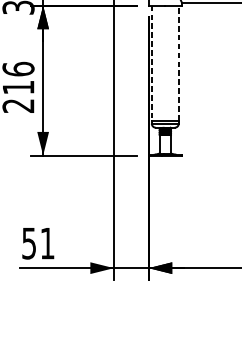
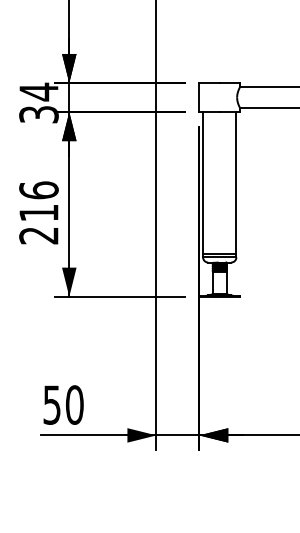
line: (152, 63) -> (203, 183), dashed -> solid
line: (178, 63) -> (236, 183), dashed -> solid
text: (47, 243) -> (74, 404), 51 -> 50

